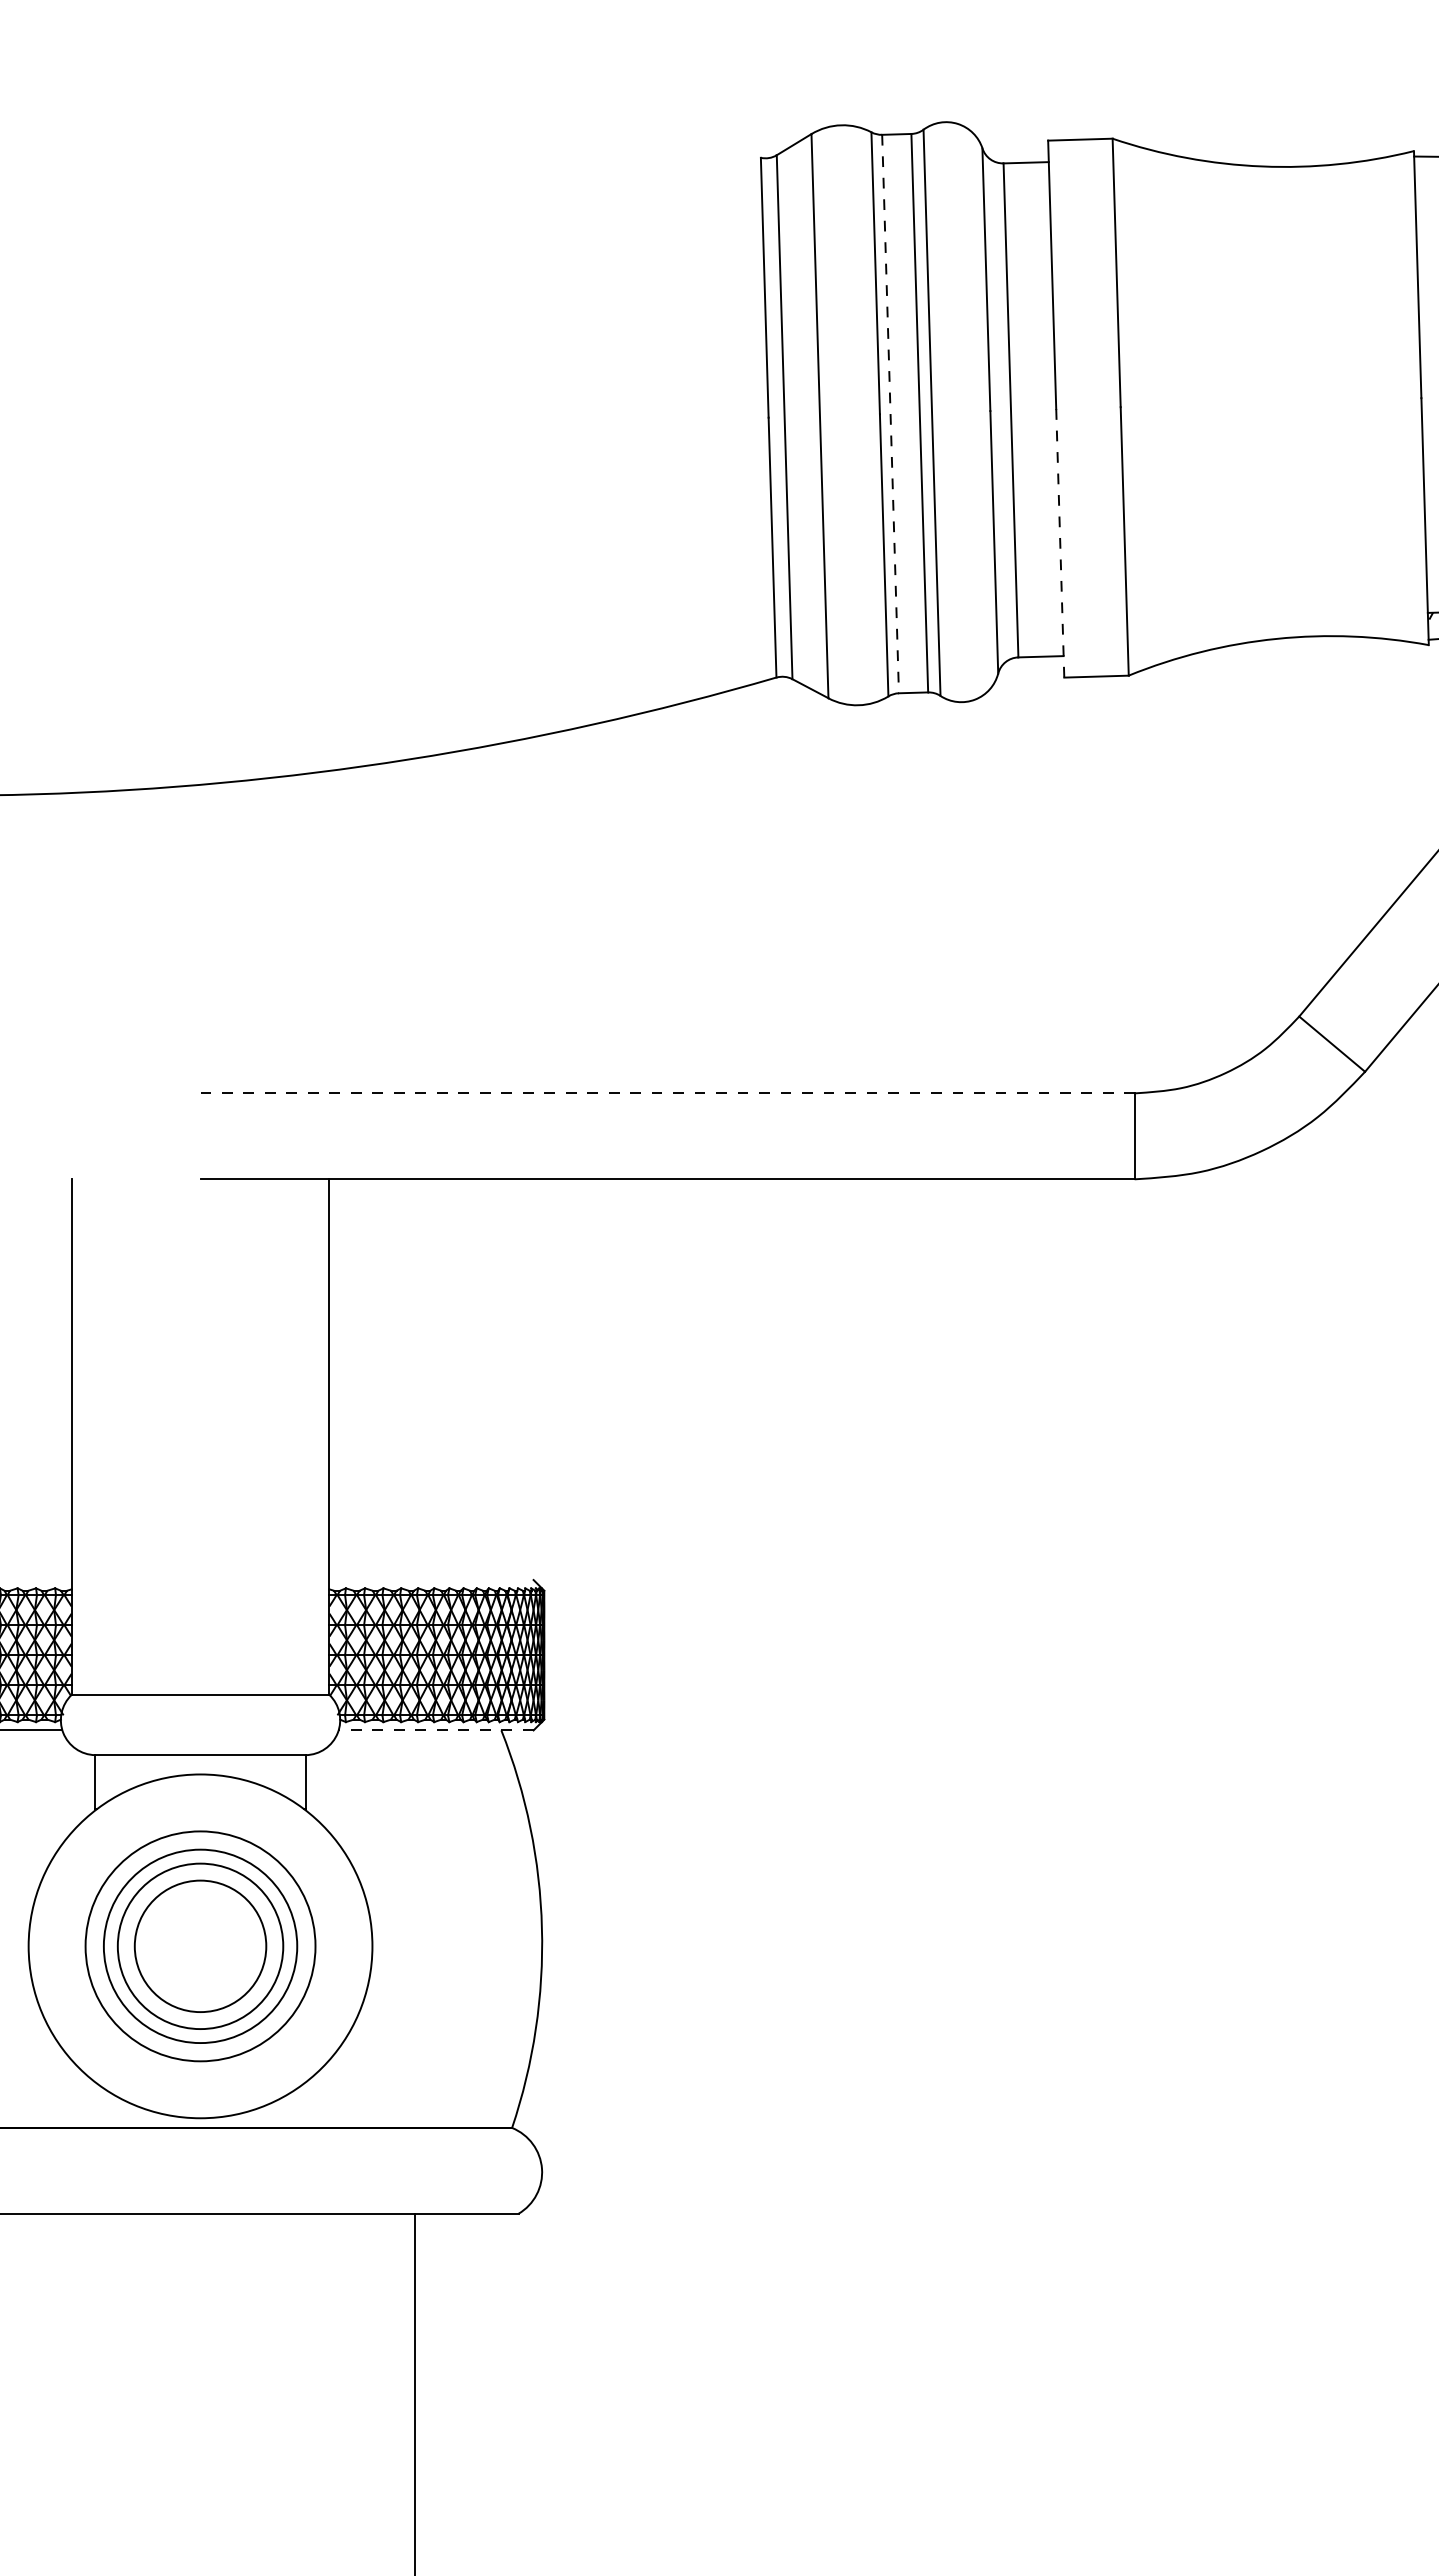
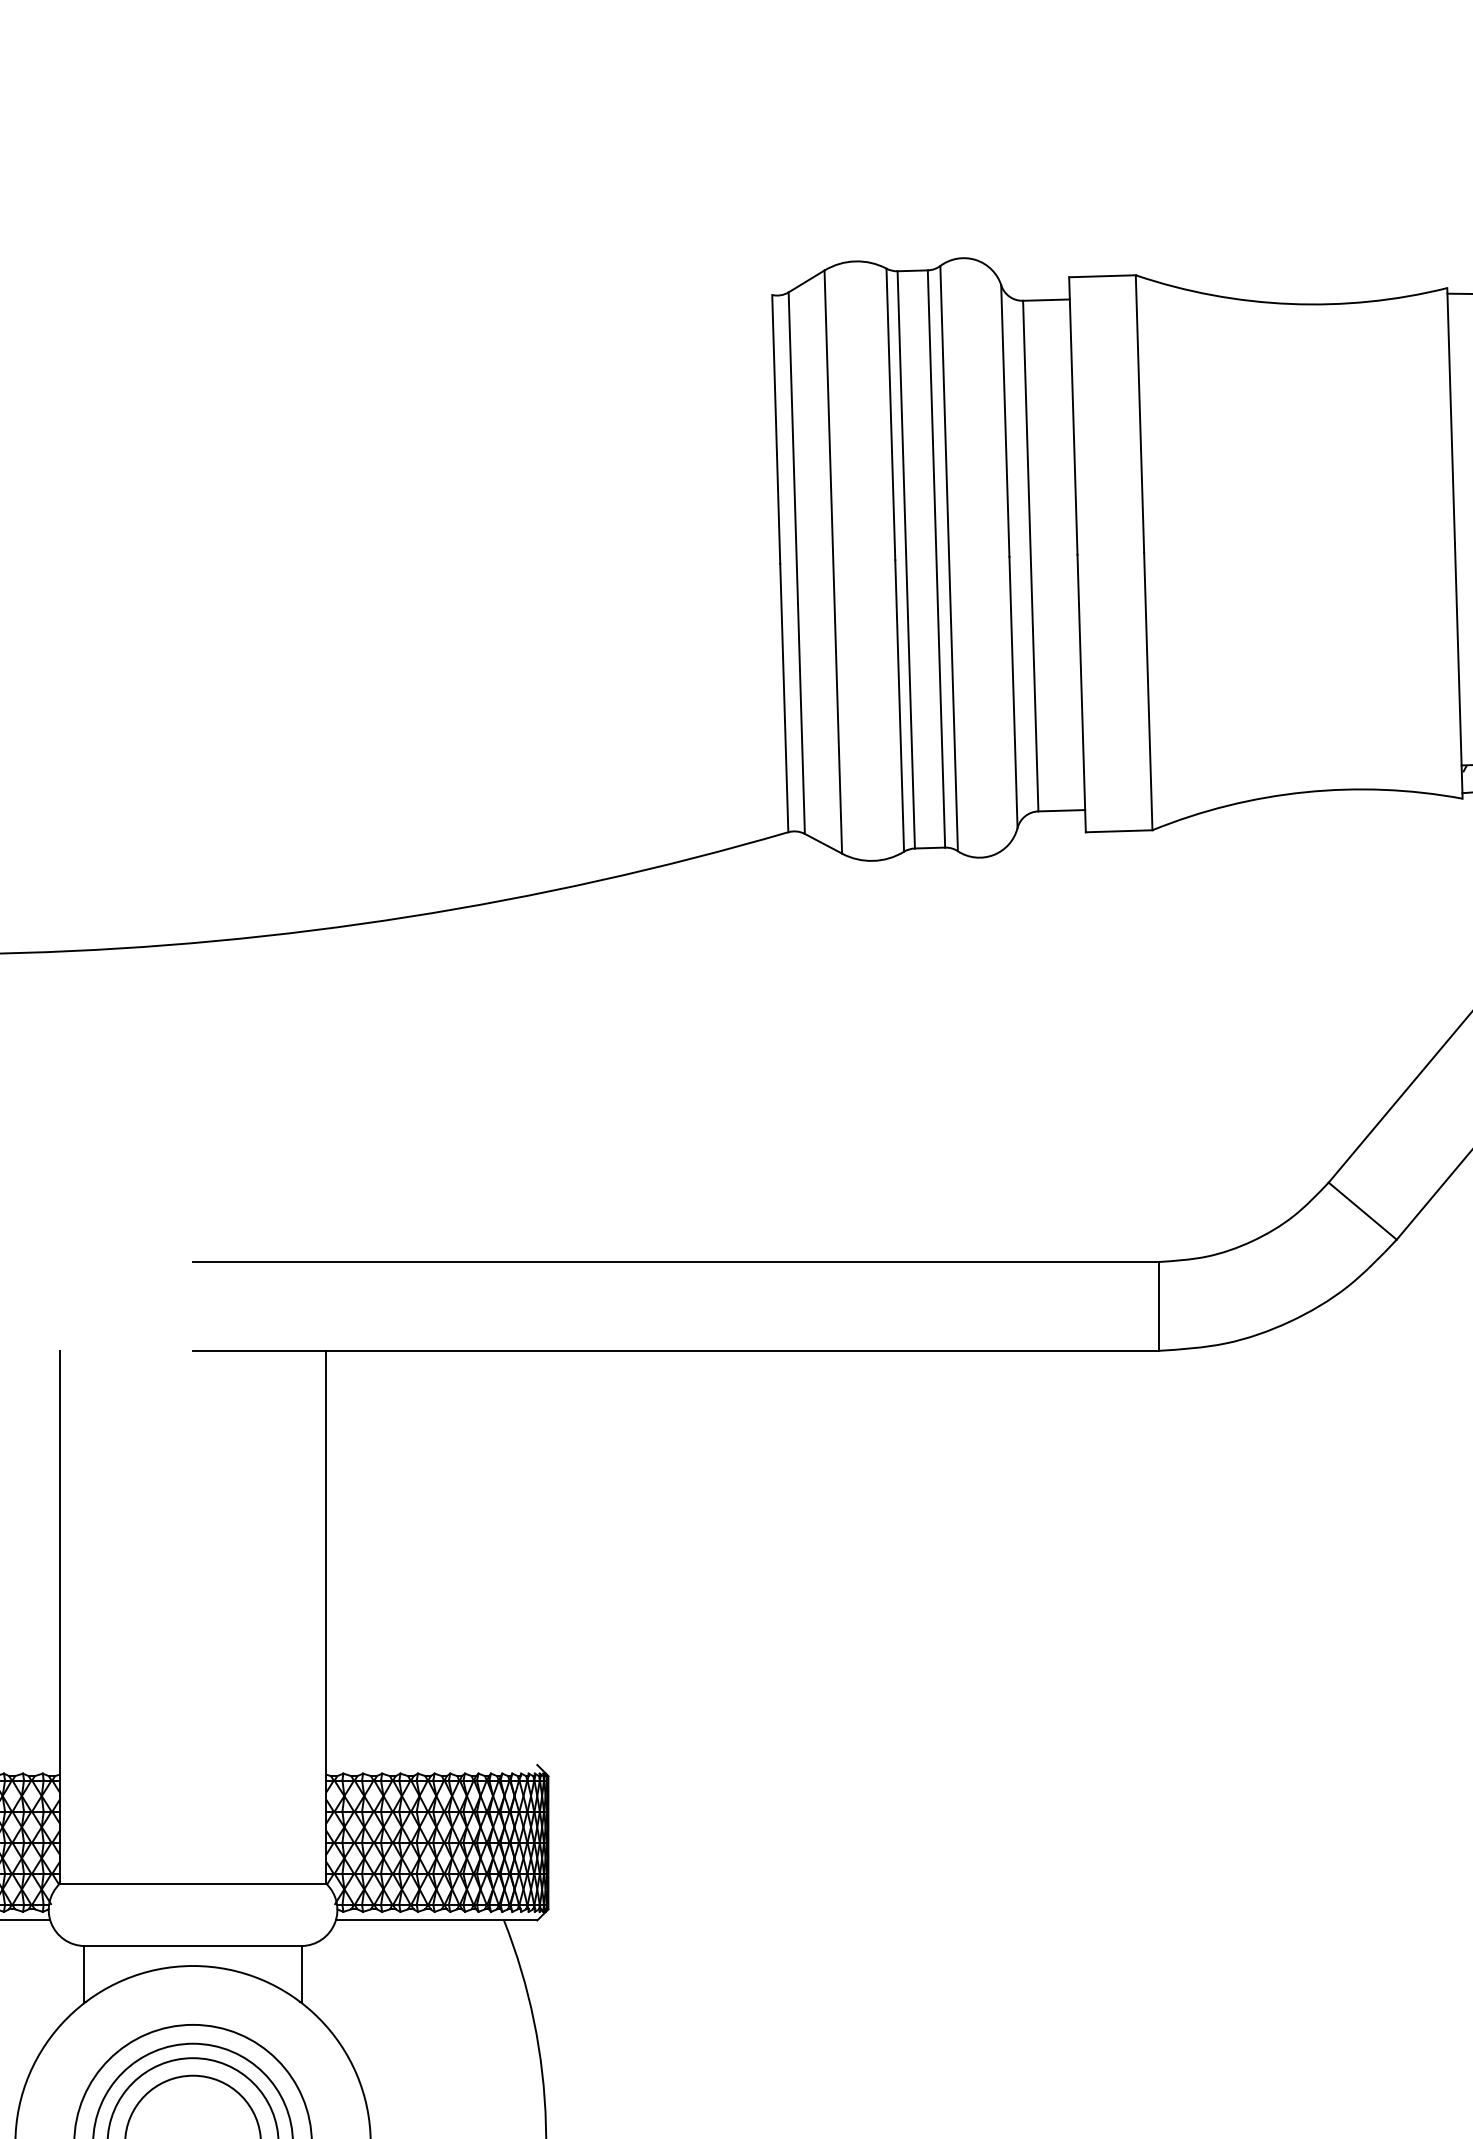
line: (890, 414) -> (906, 560), dashed -> solid
line: (1060, 543) -> (1081, 693), dashed -> solid
line: (668, 1093) -> (676, 1262), dashed -> solid
line: (435, 1730) -> (435, 1920), dashed -> solid

